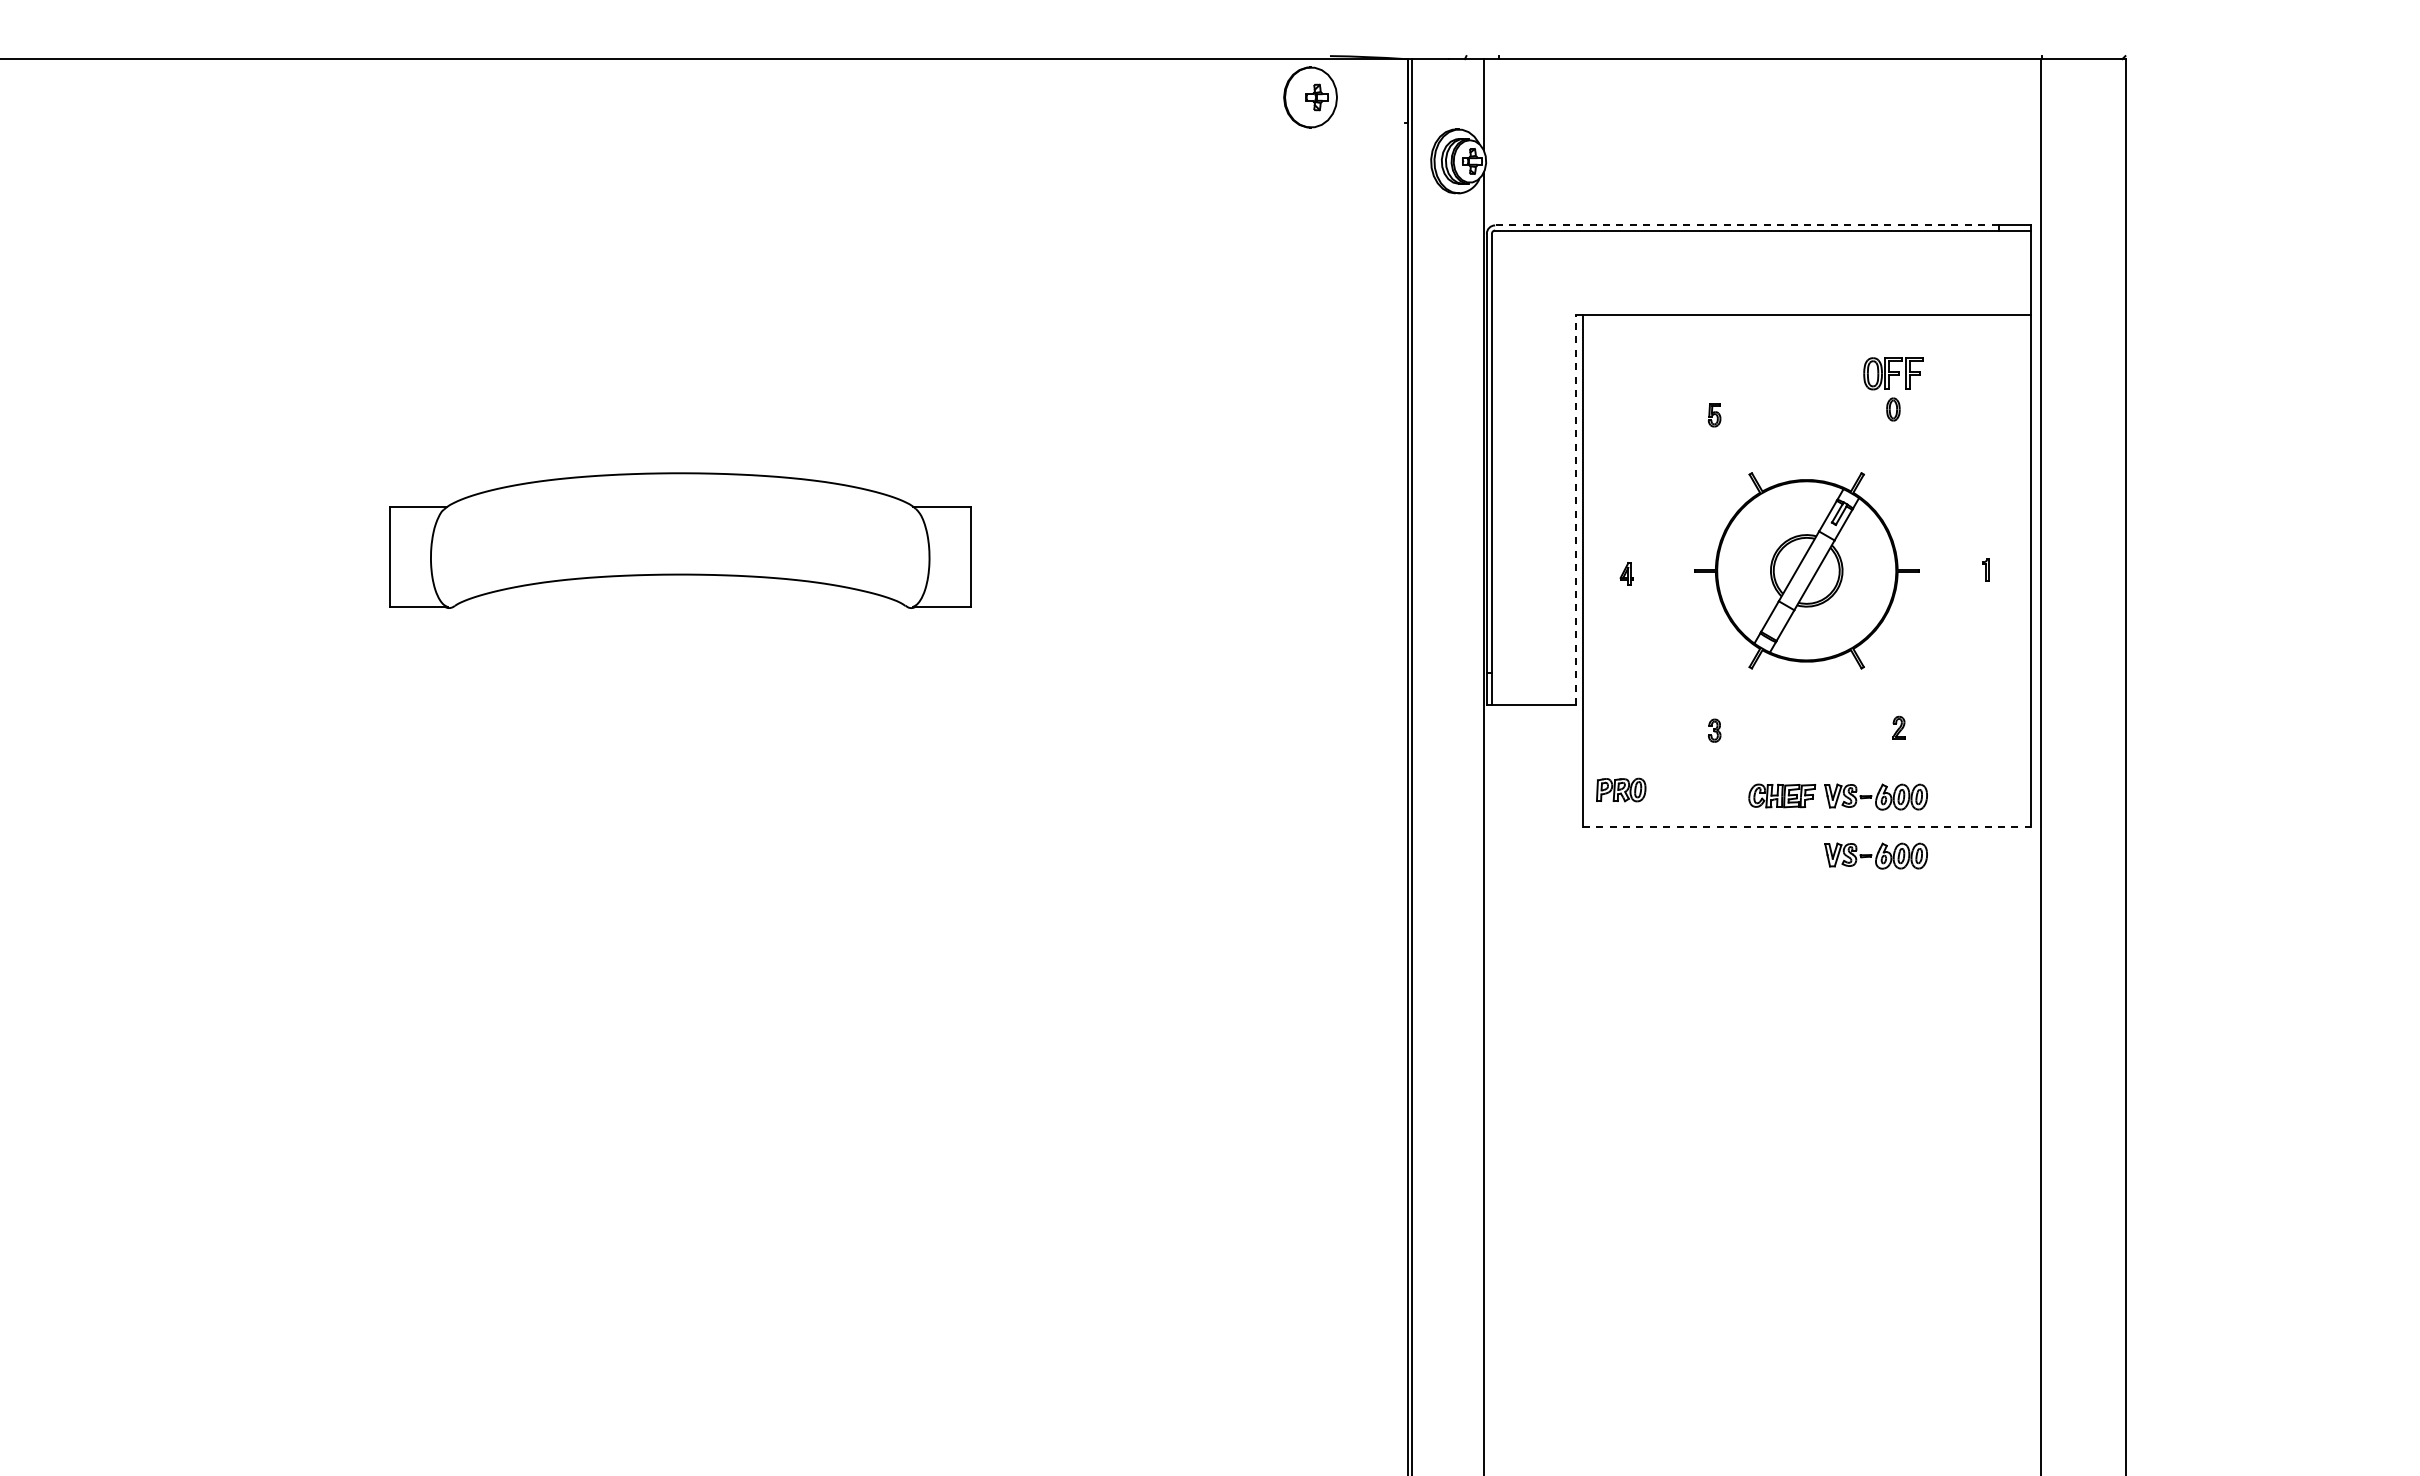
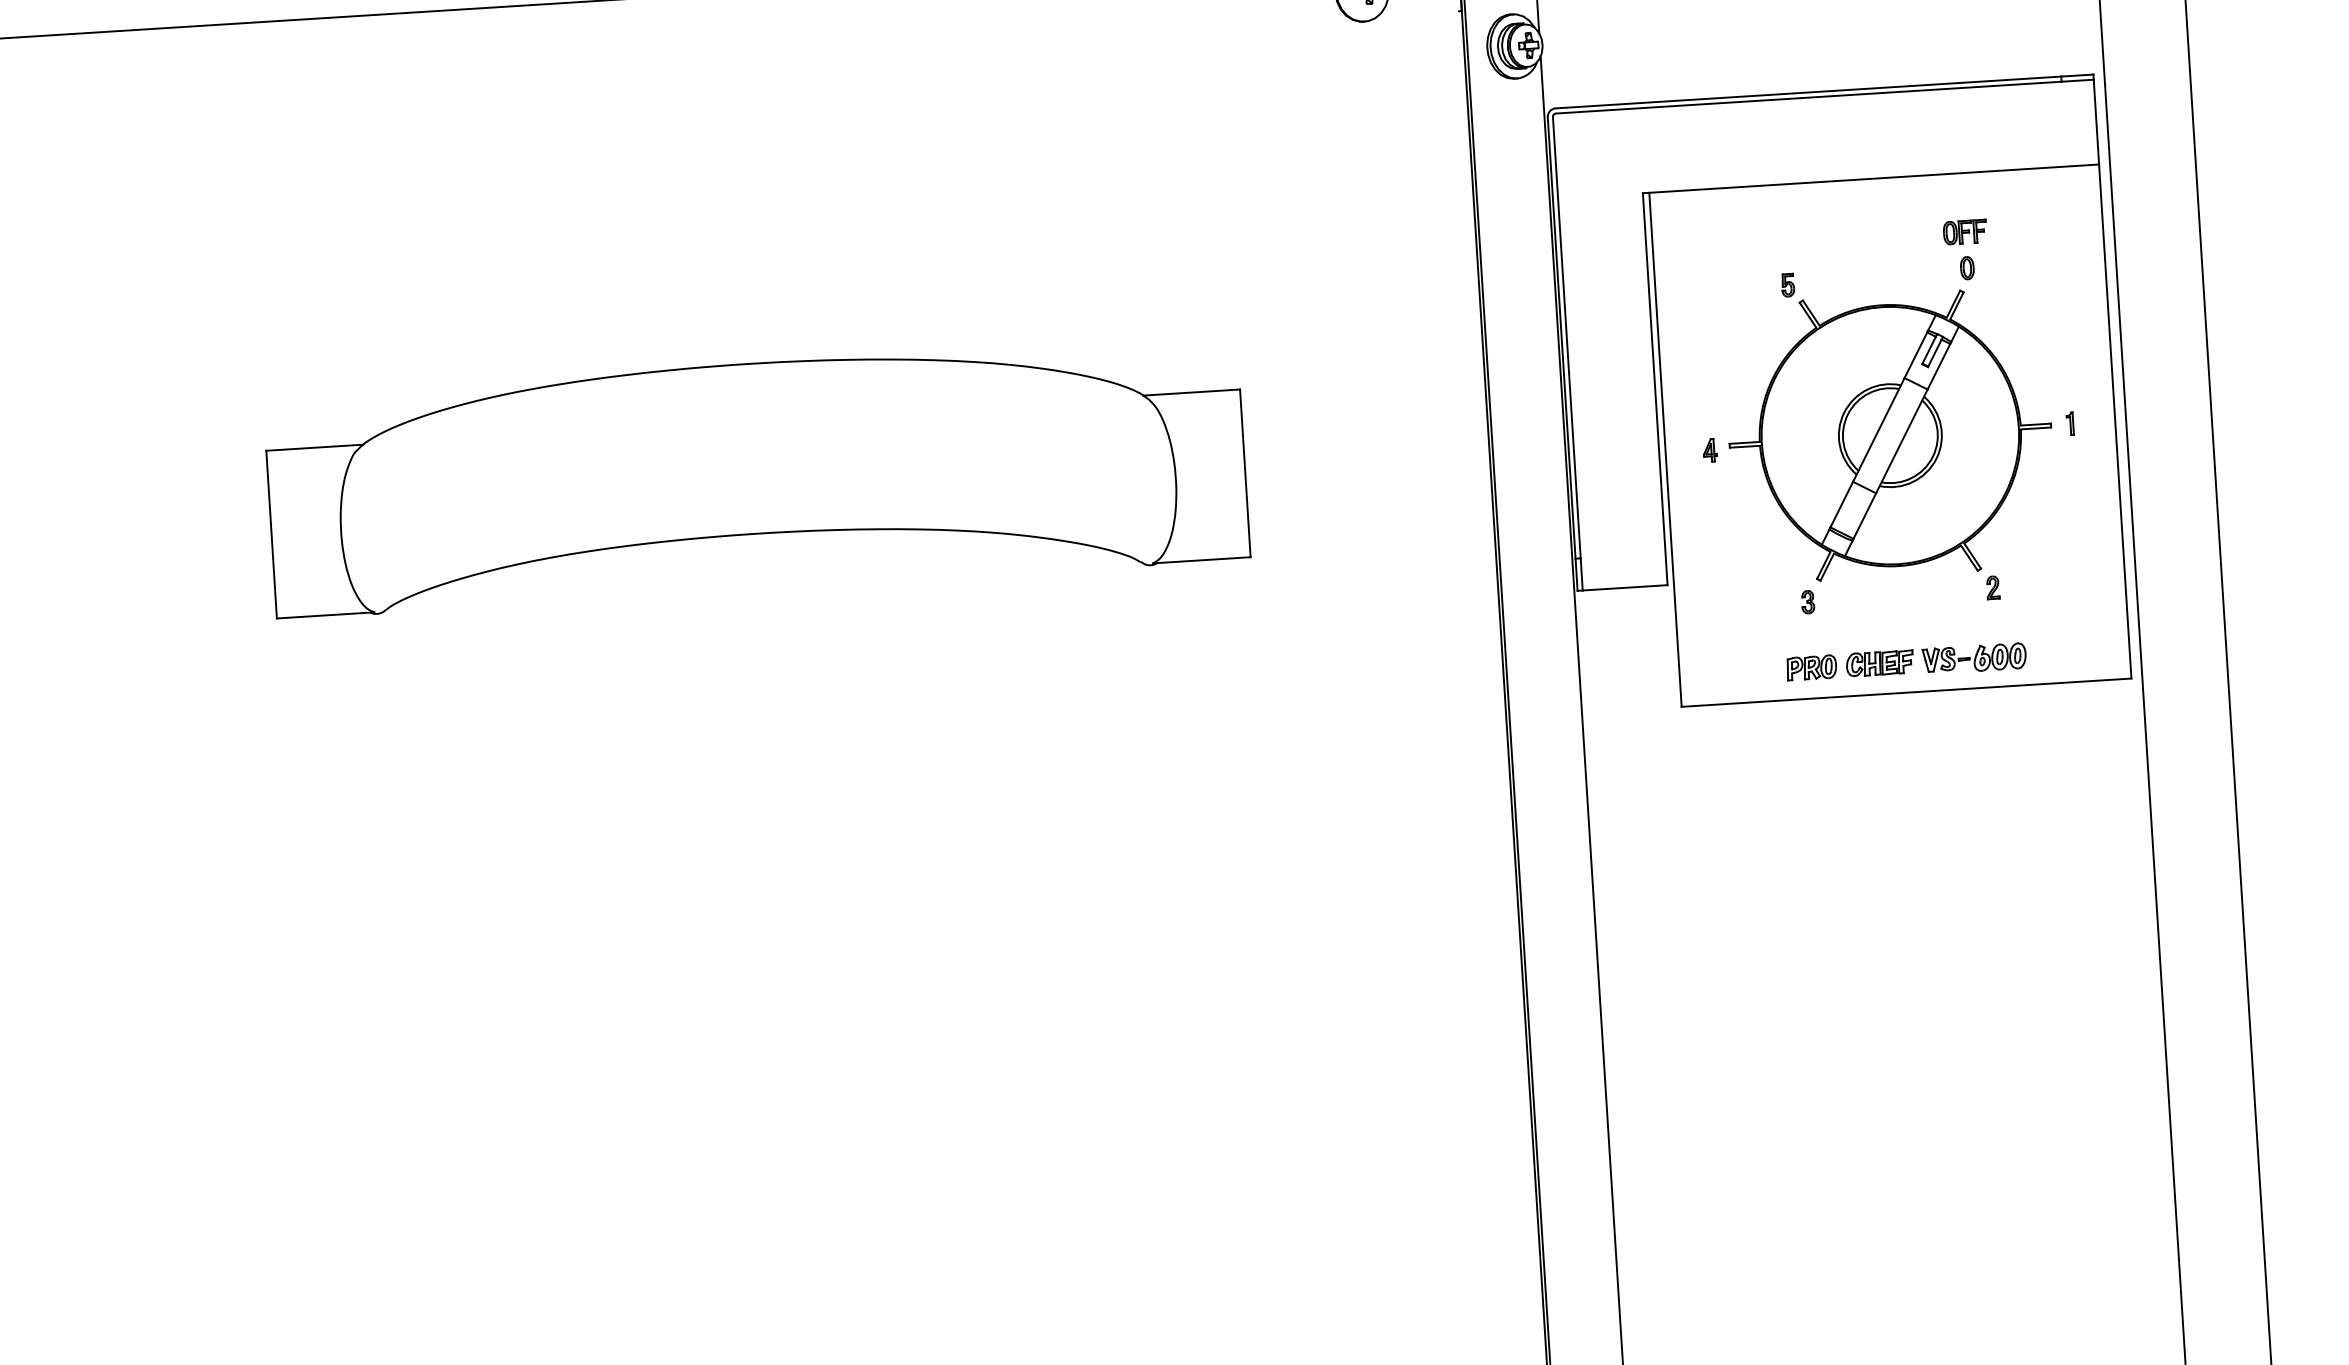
line: (1746, 225) -> (1808, 92), dashed -> solid
part: (1892, 373) -> (1964, 232), size x0.71
line: (1576, 509) -> (1655, 388), dashed -> solid
part: (680, 540) -> (757, 476), size x1.67
part: (1806, 570) -> (1890, 435), size x1.43
part: (1621, 789) -> (1812, 667), moved
line: (1806, 826) -> (1906, 692), dashed -> solid
part: (1875, 855) -> (1977, 717), removed

